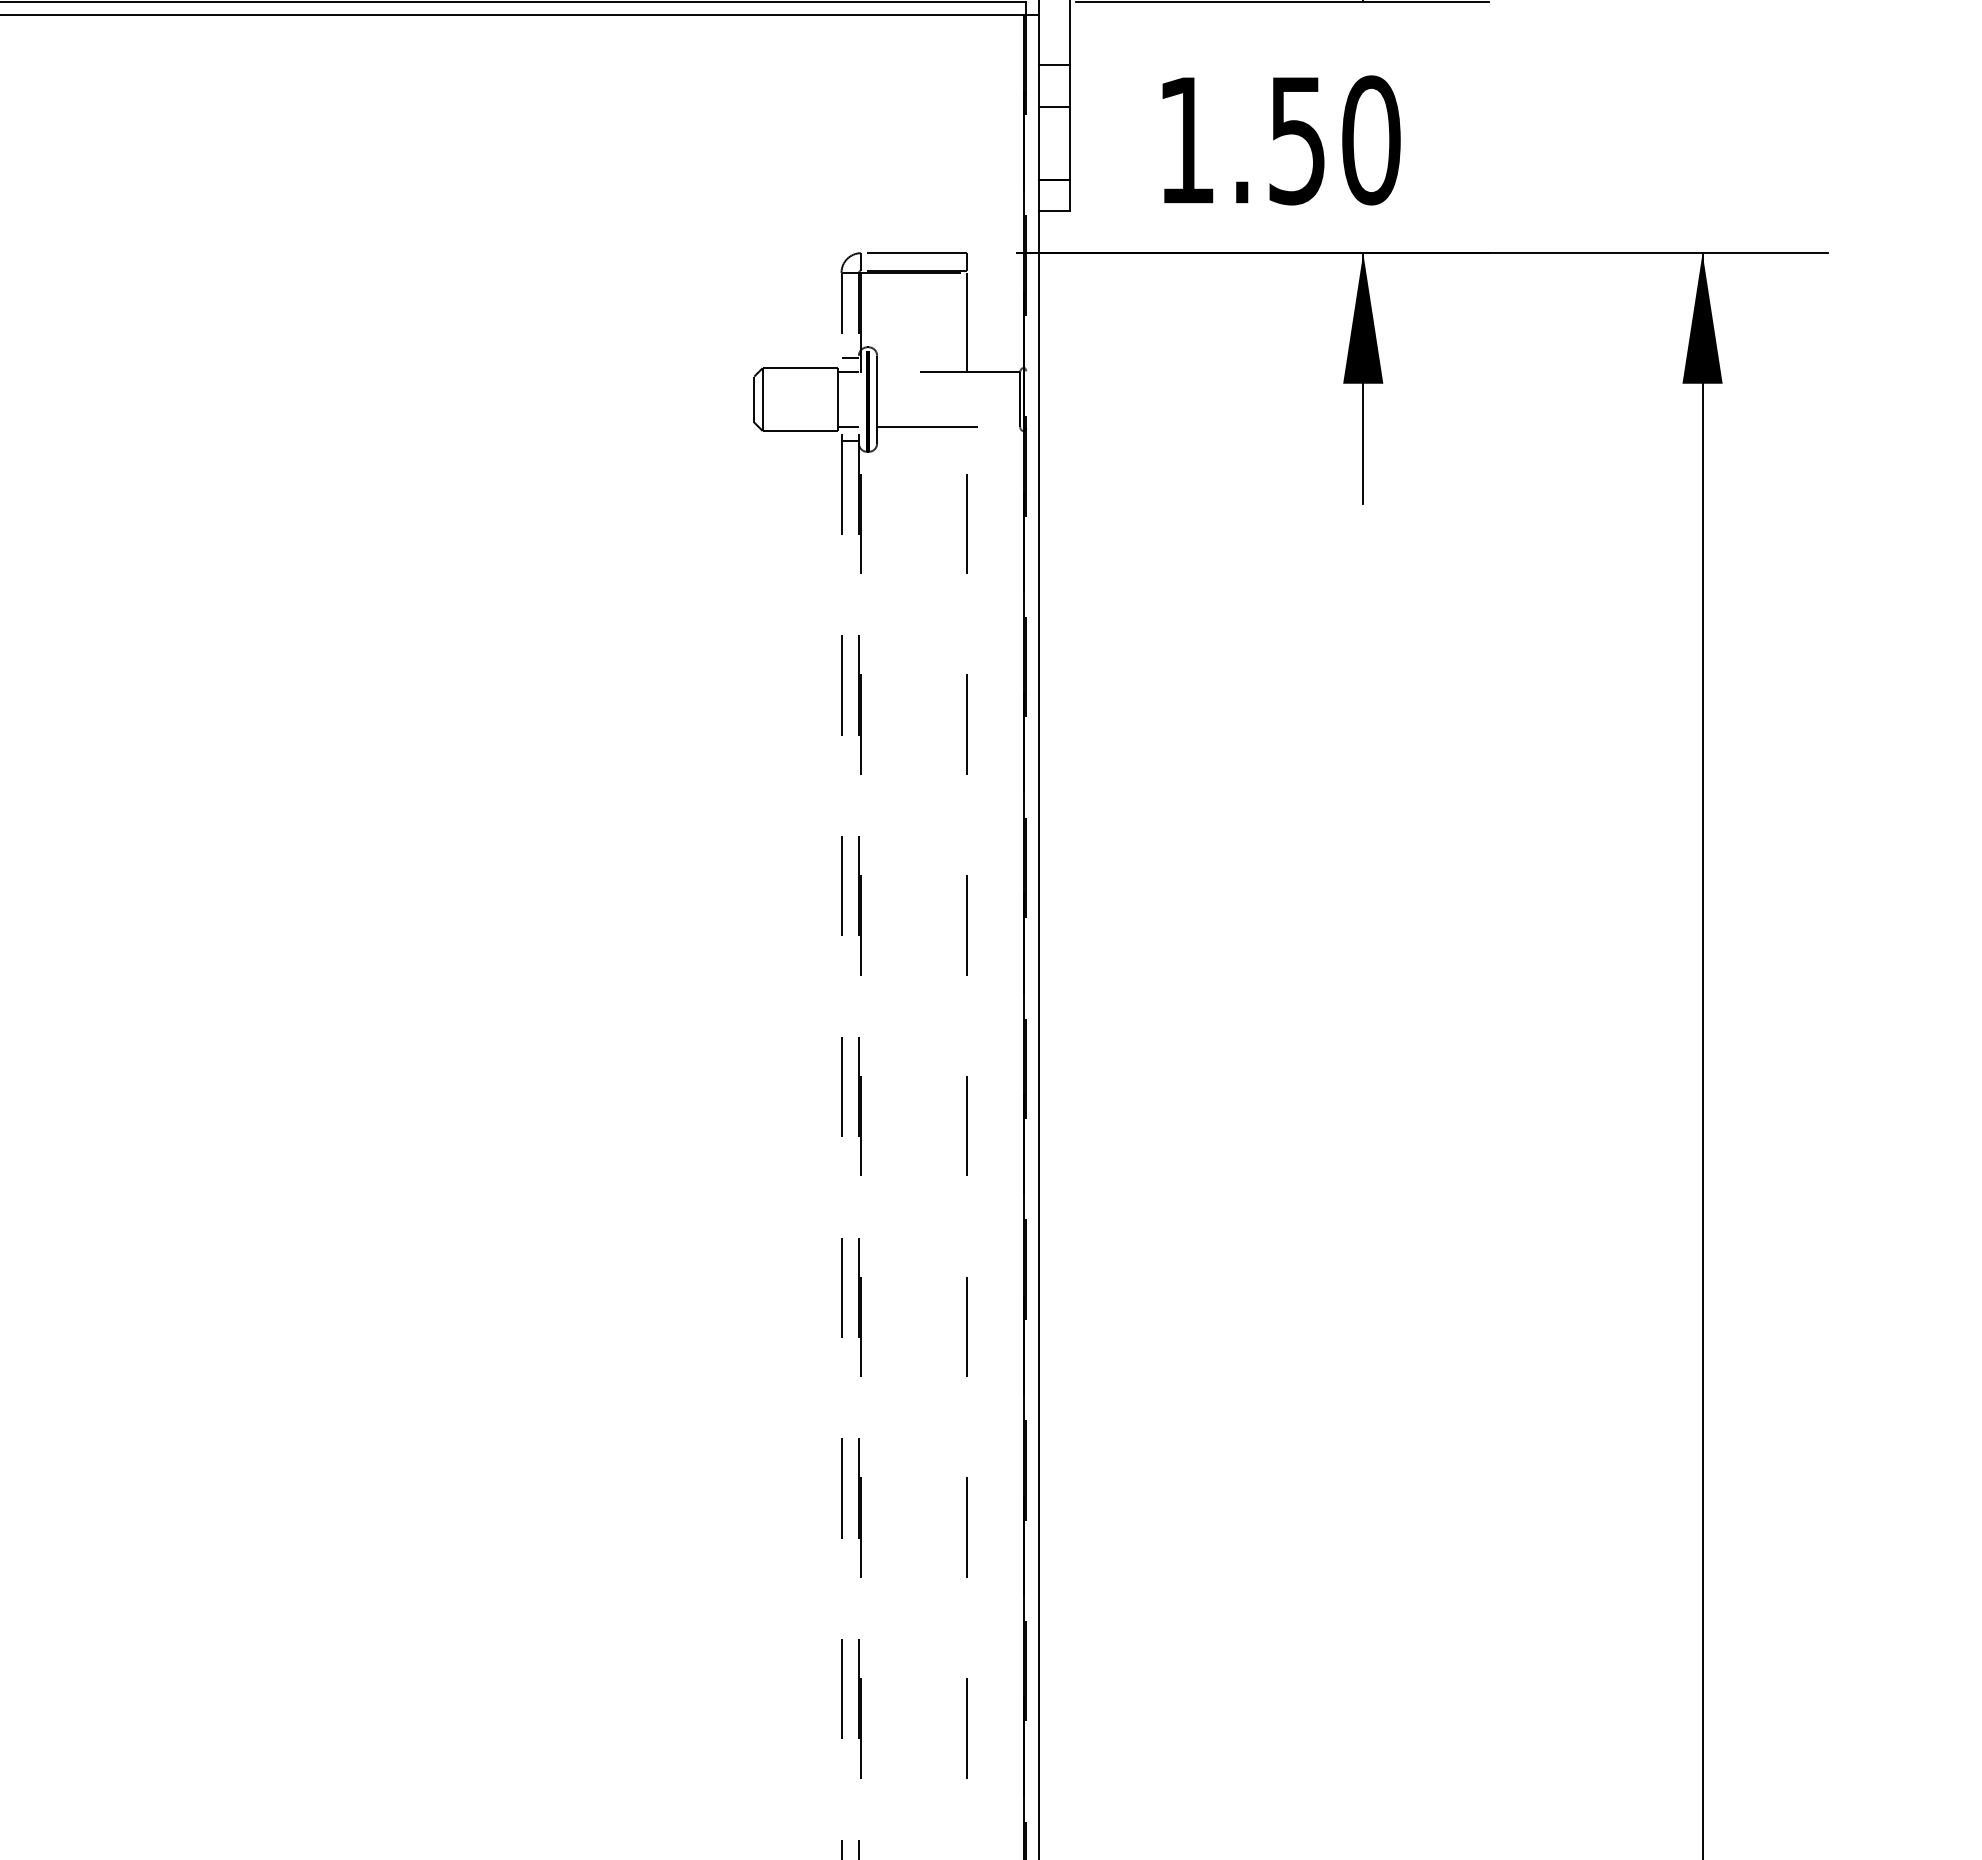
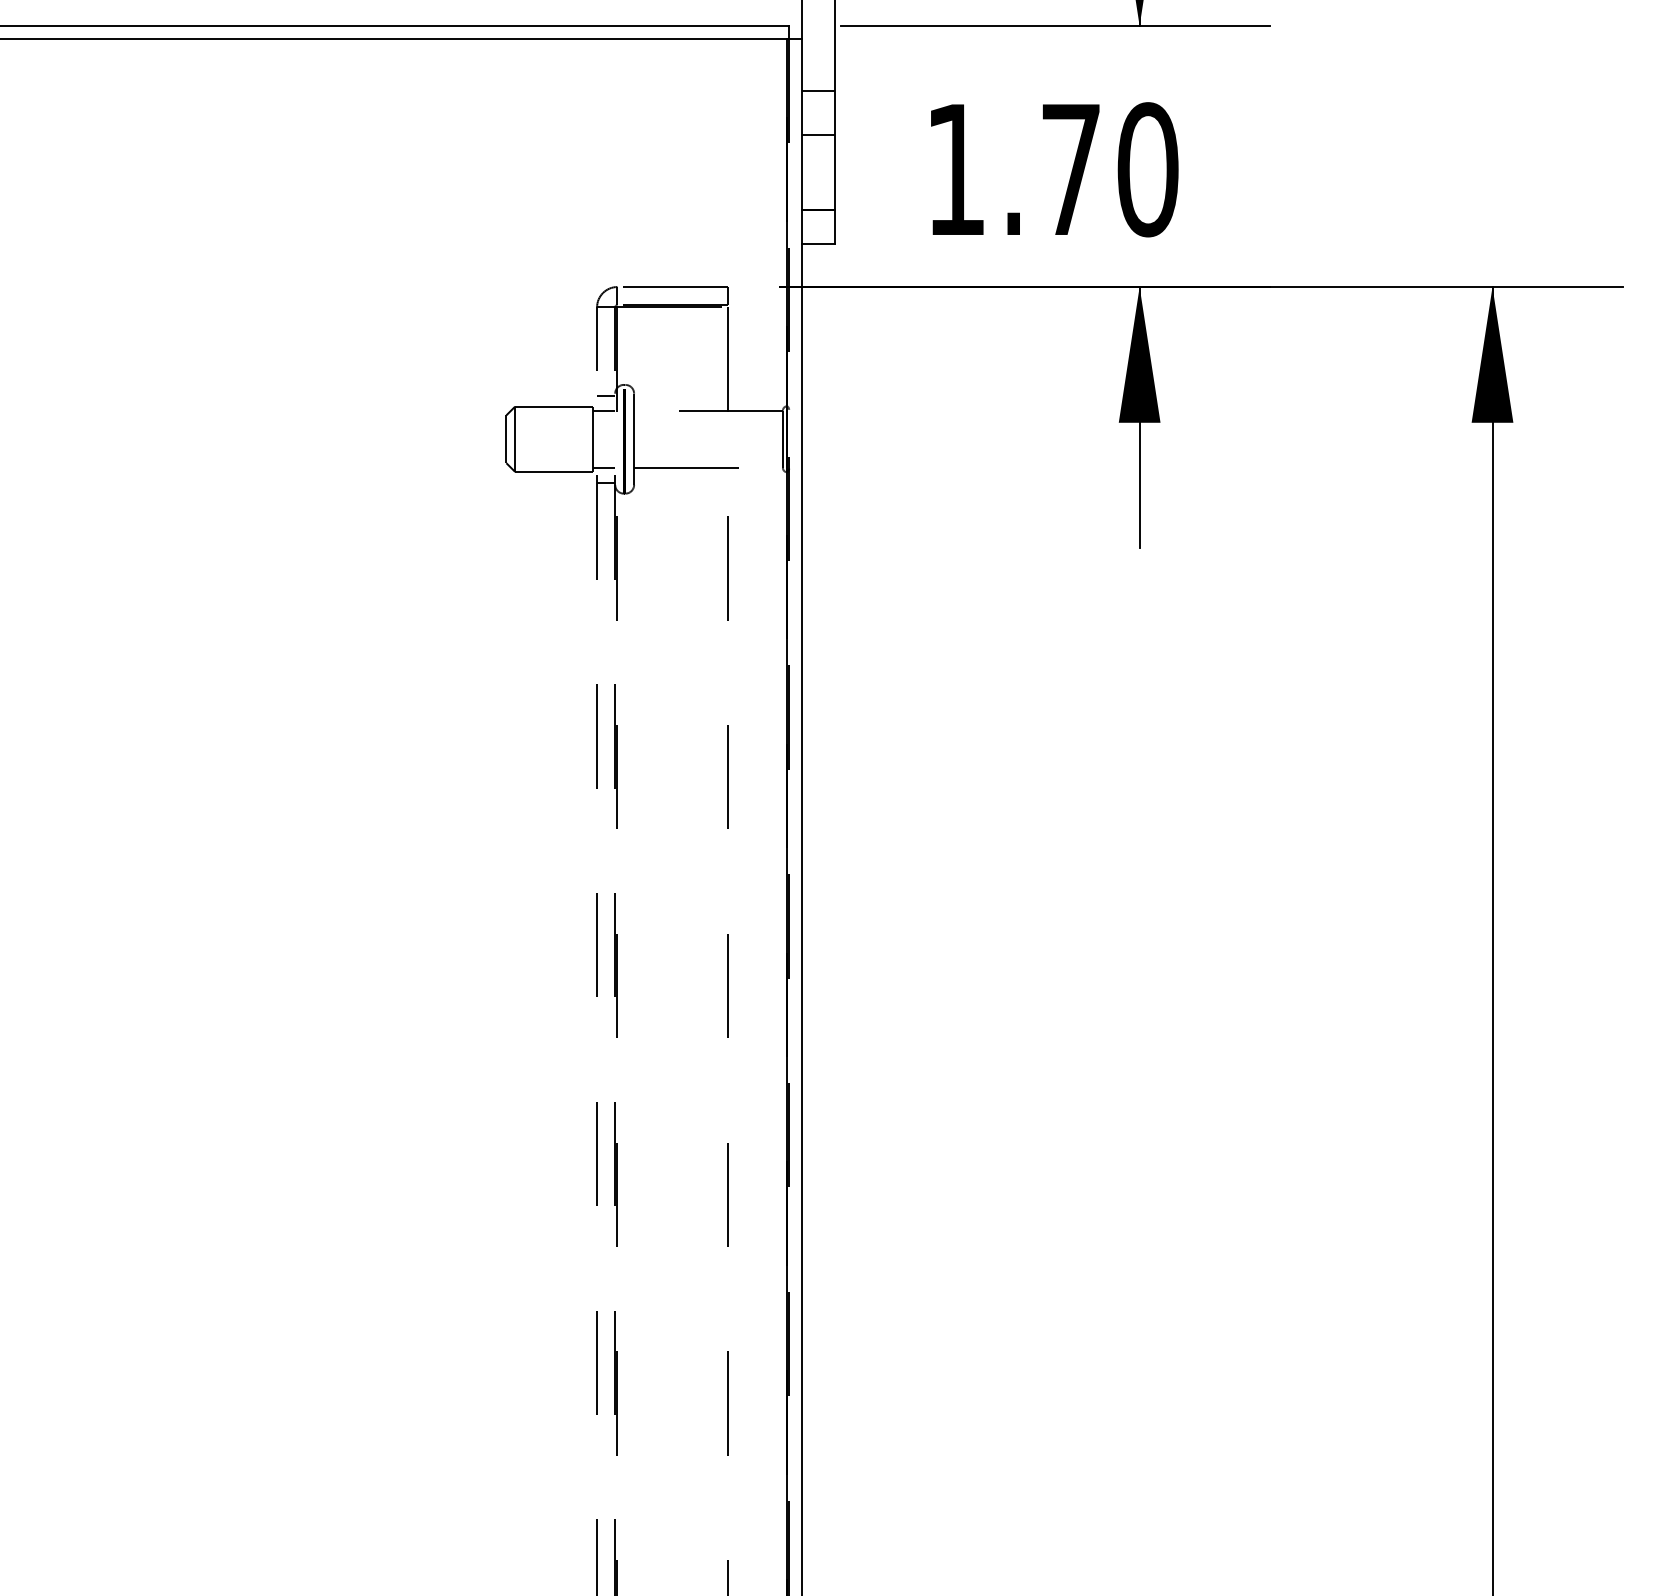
text: (1296, 141) -> (1070, 170), 1.50 -> 1.70

